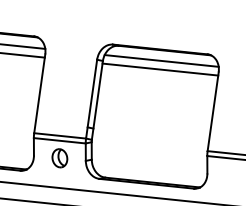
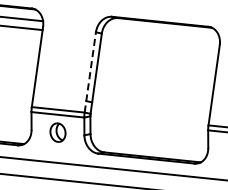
line: (161, 60) -> (161, 33), removed
line: (160, 69) -> (160, 42), removed
line: (91, 99) -> (90, 72), solid -> dashed

